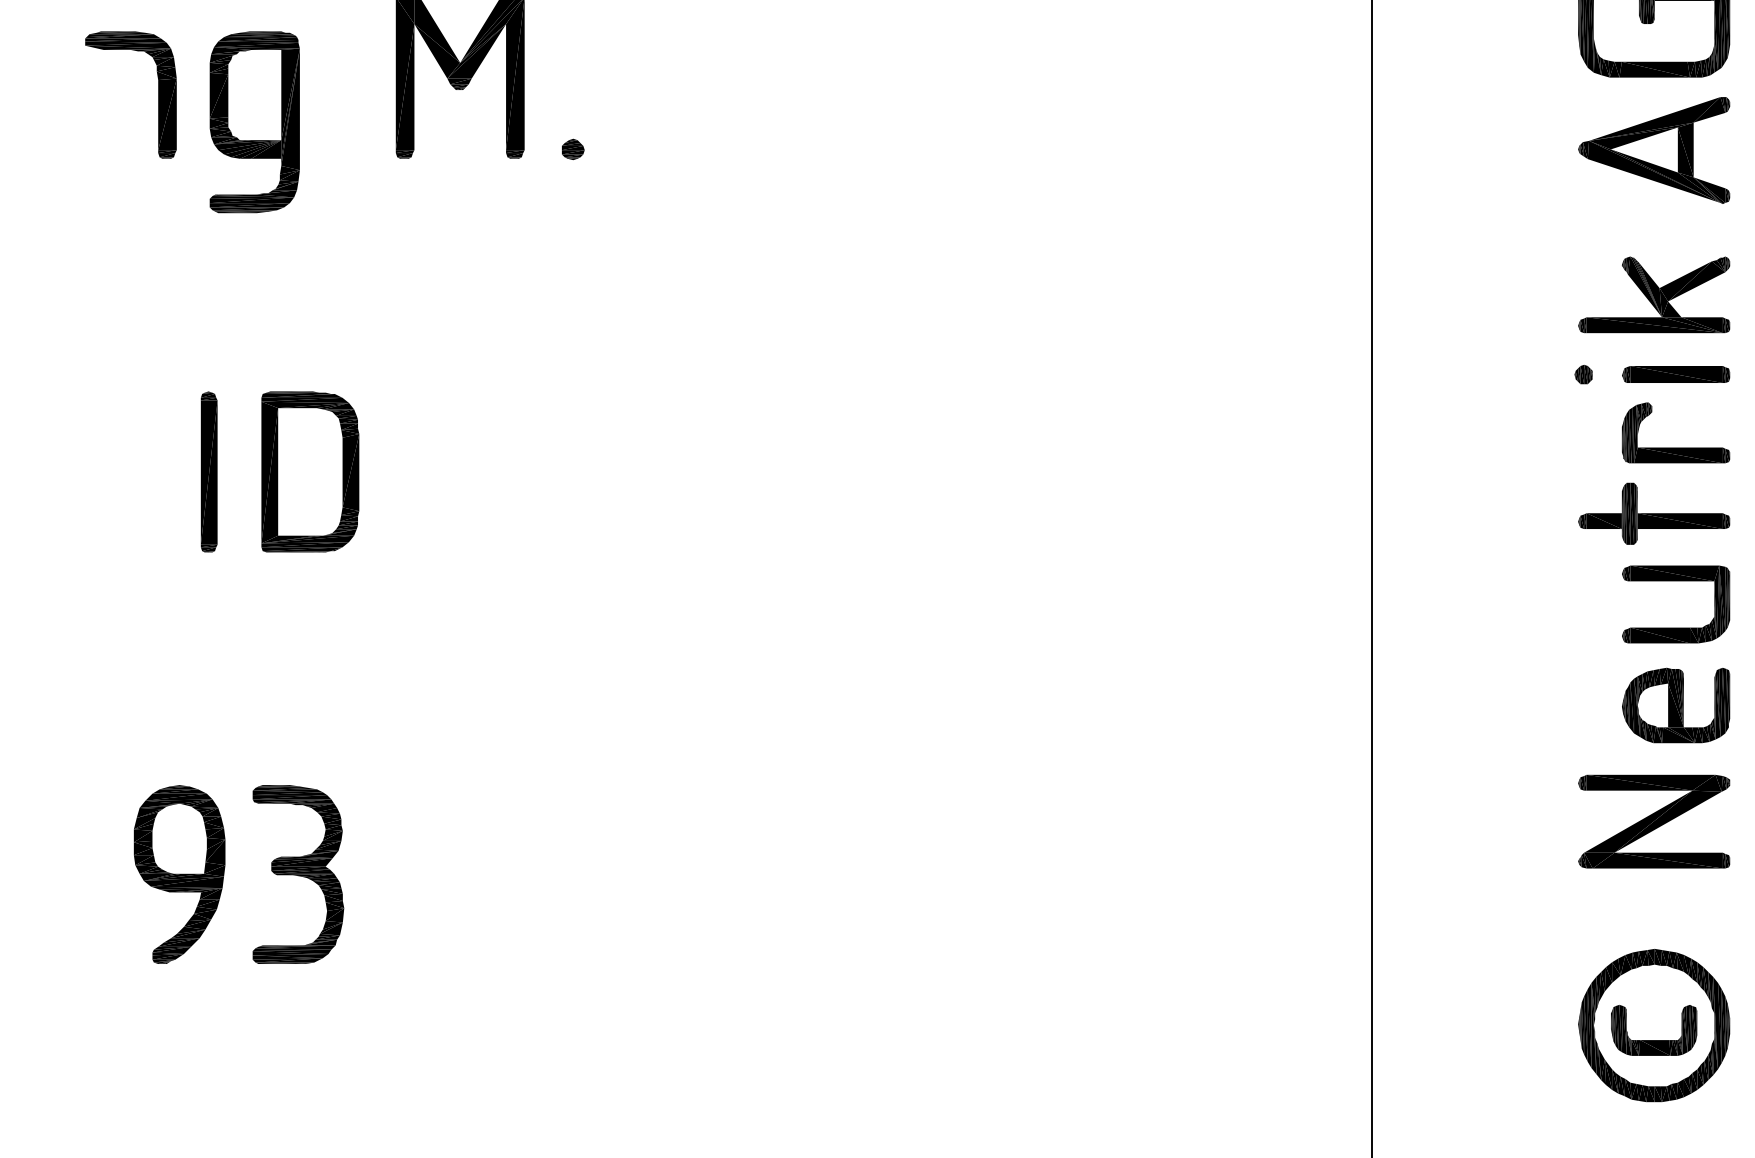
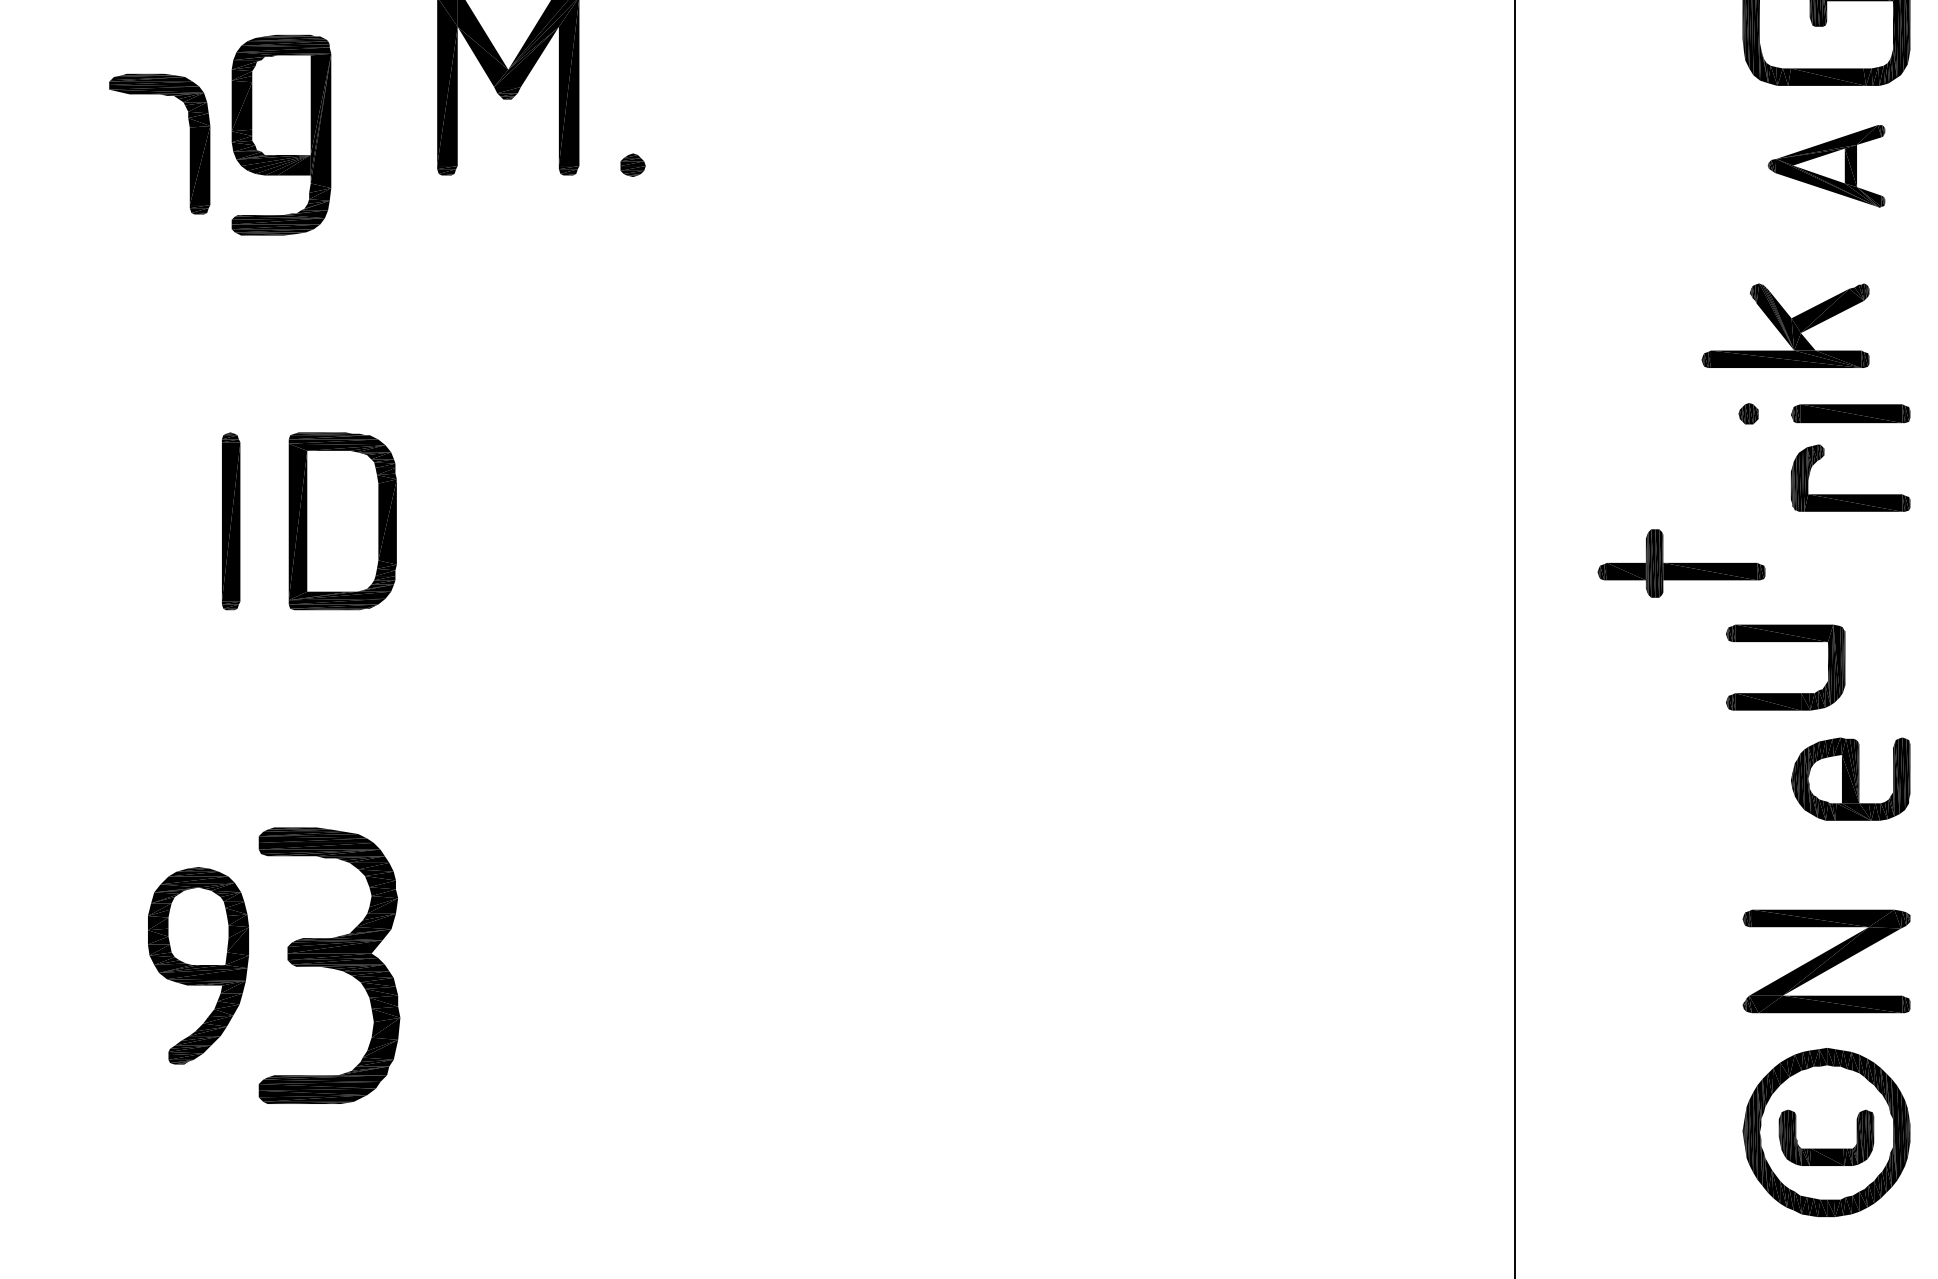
part: (157, 94) -> (189, 143), moved
part: (1654, 150) -> (1826, 166), size x0.7
part: (1654, 294) -> (1785, 325), moved
part: (1654, 513) -> (1681, 563), moved
part: (1675, 580) -> (1785, 641), moved
part: (1654, 821) -> (1826, 961), moved
part: (298, 874) -> (329, 965), size x1.4

